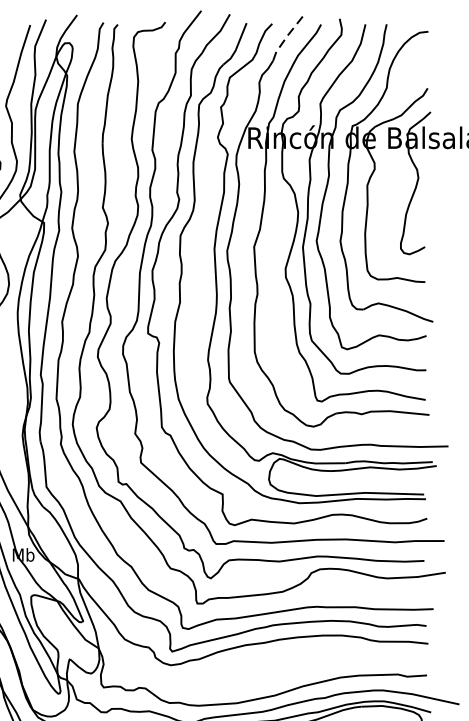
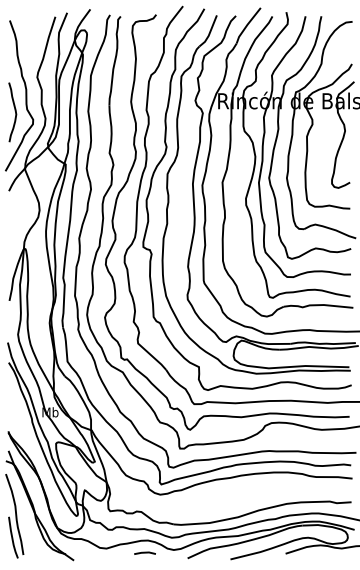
line: (287, 35) -> (247, 24), dashed -> solid

